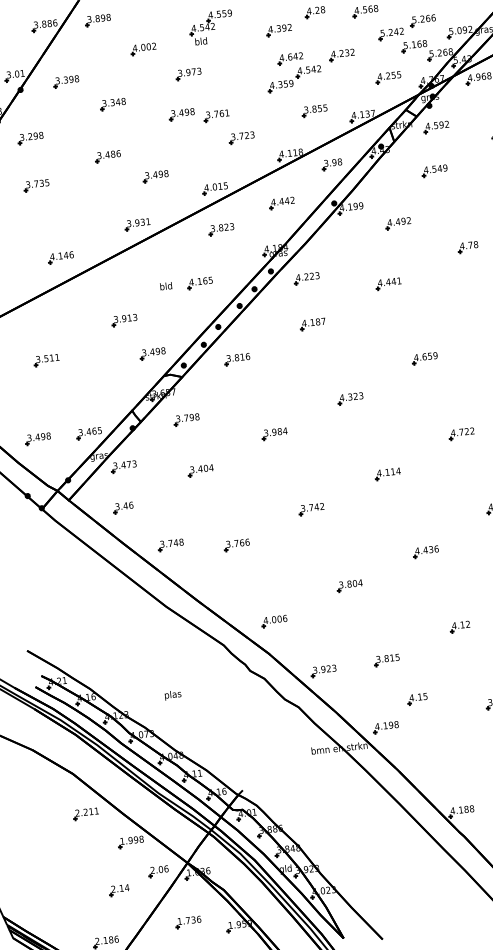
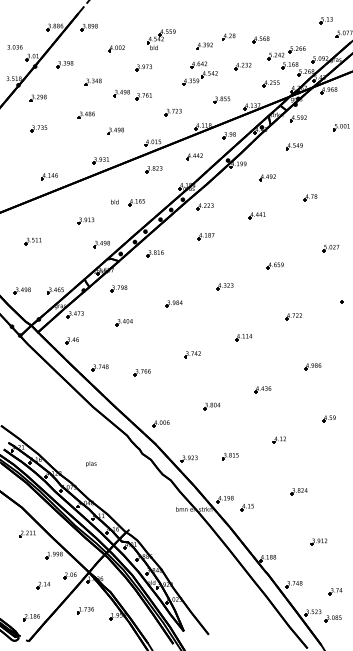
part: (292, 71) -> (199, 73), moved
part: (198, 116) -> (132, 95), moved
part: (416, 699) -> (246, 507), moved

